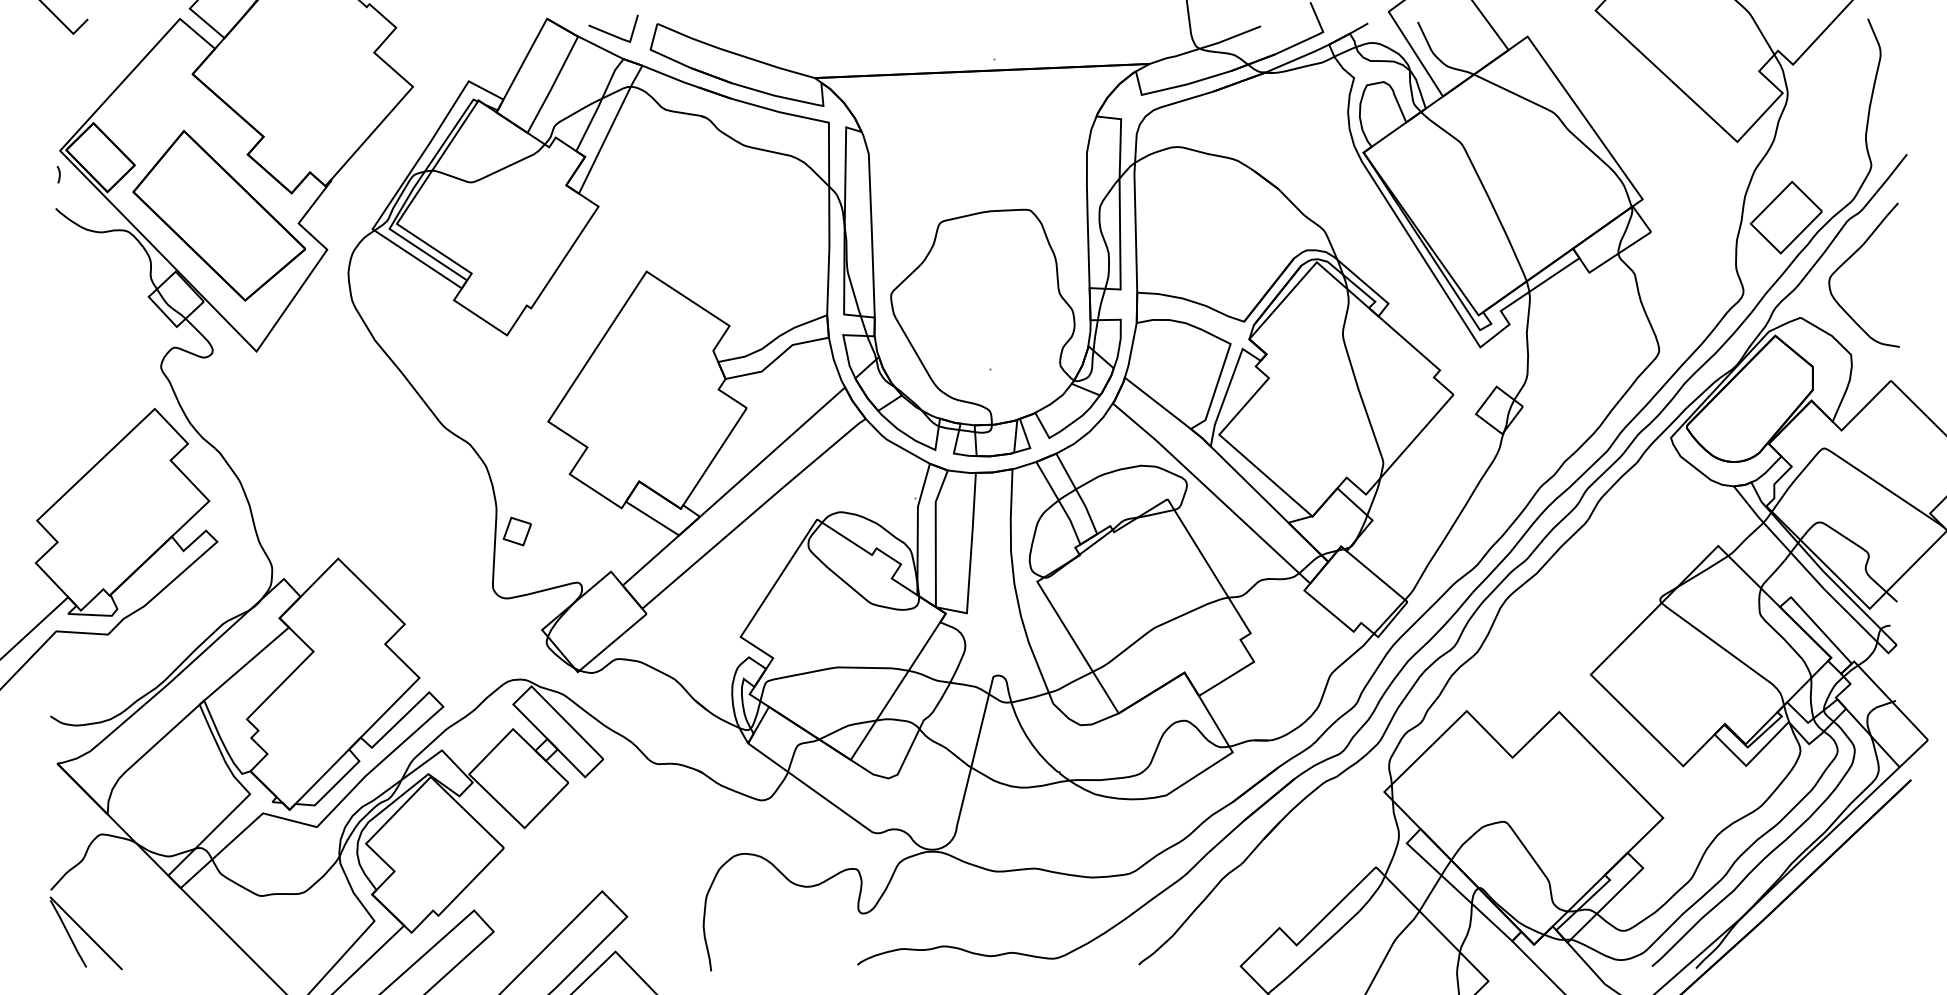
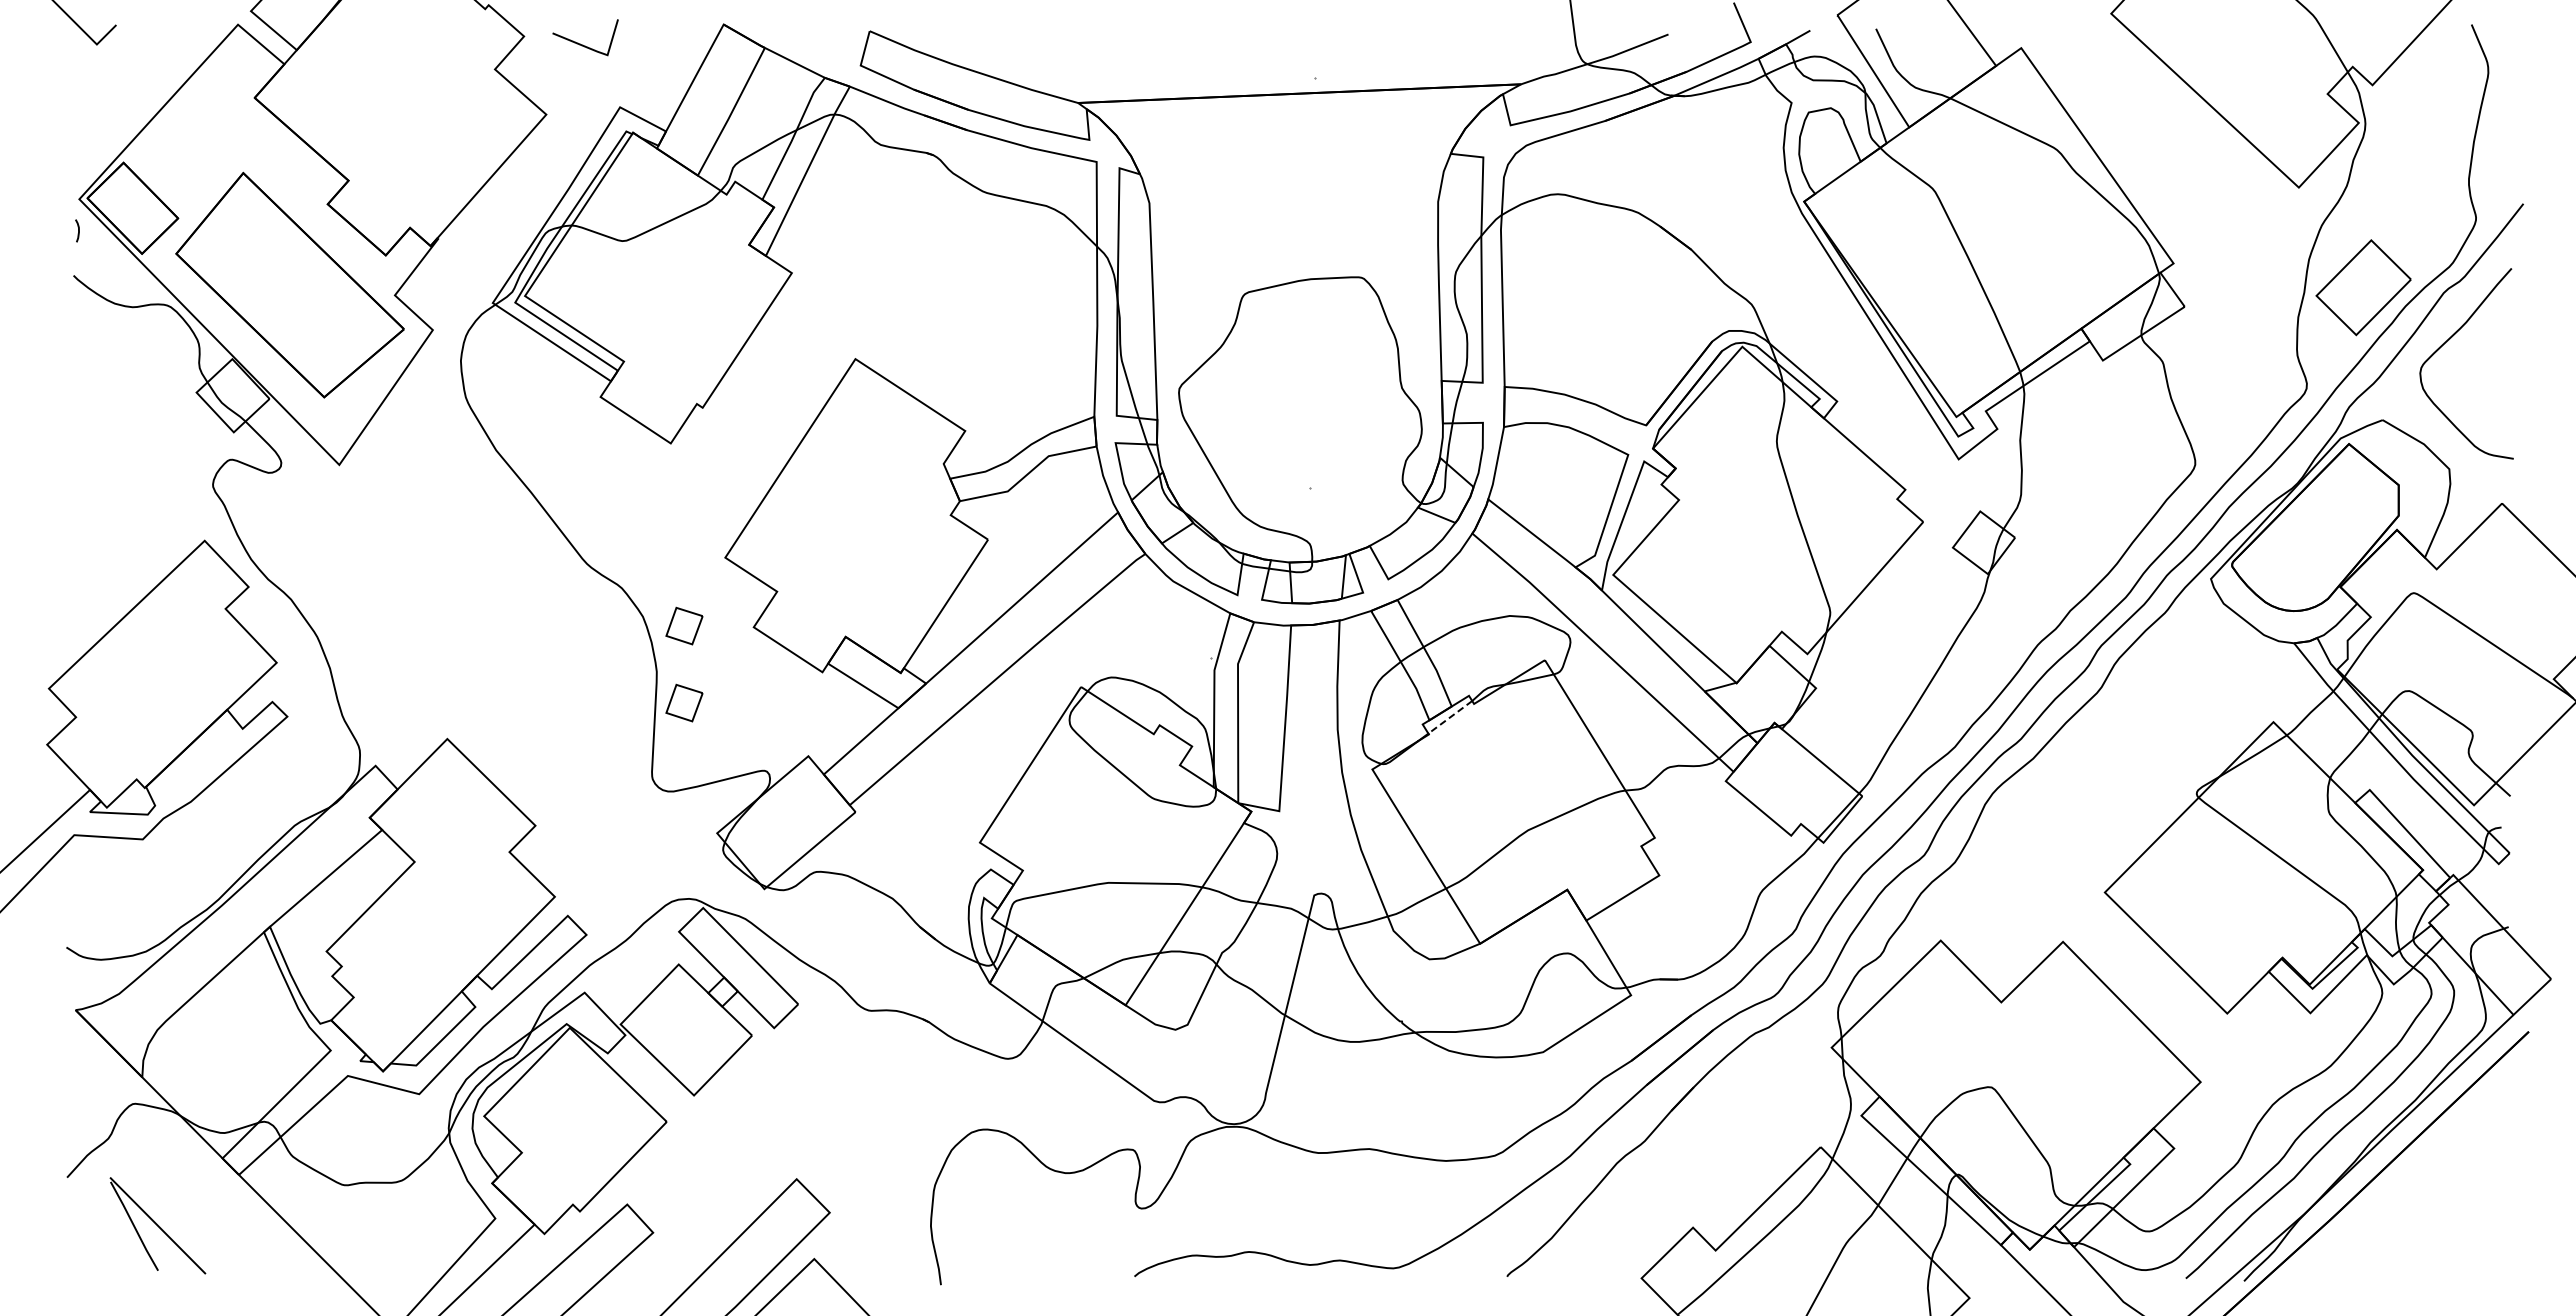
line: (611, 33) -> (582, 44), moved
part: (517, 472) -> (684, 625), added
line: (1095, 542) -> (1449, 717), solid -> dashed
part: (85, 933) -> (157, 1225), moved

